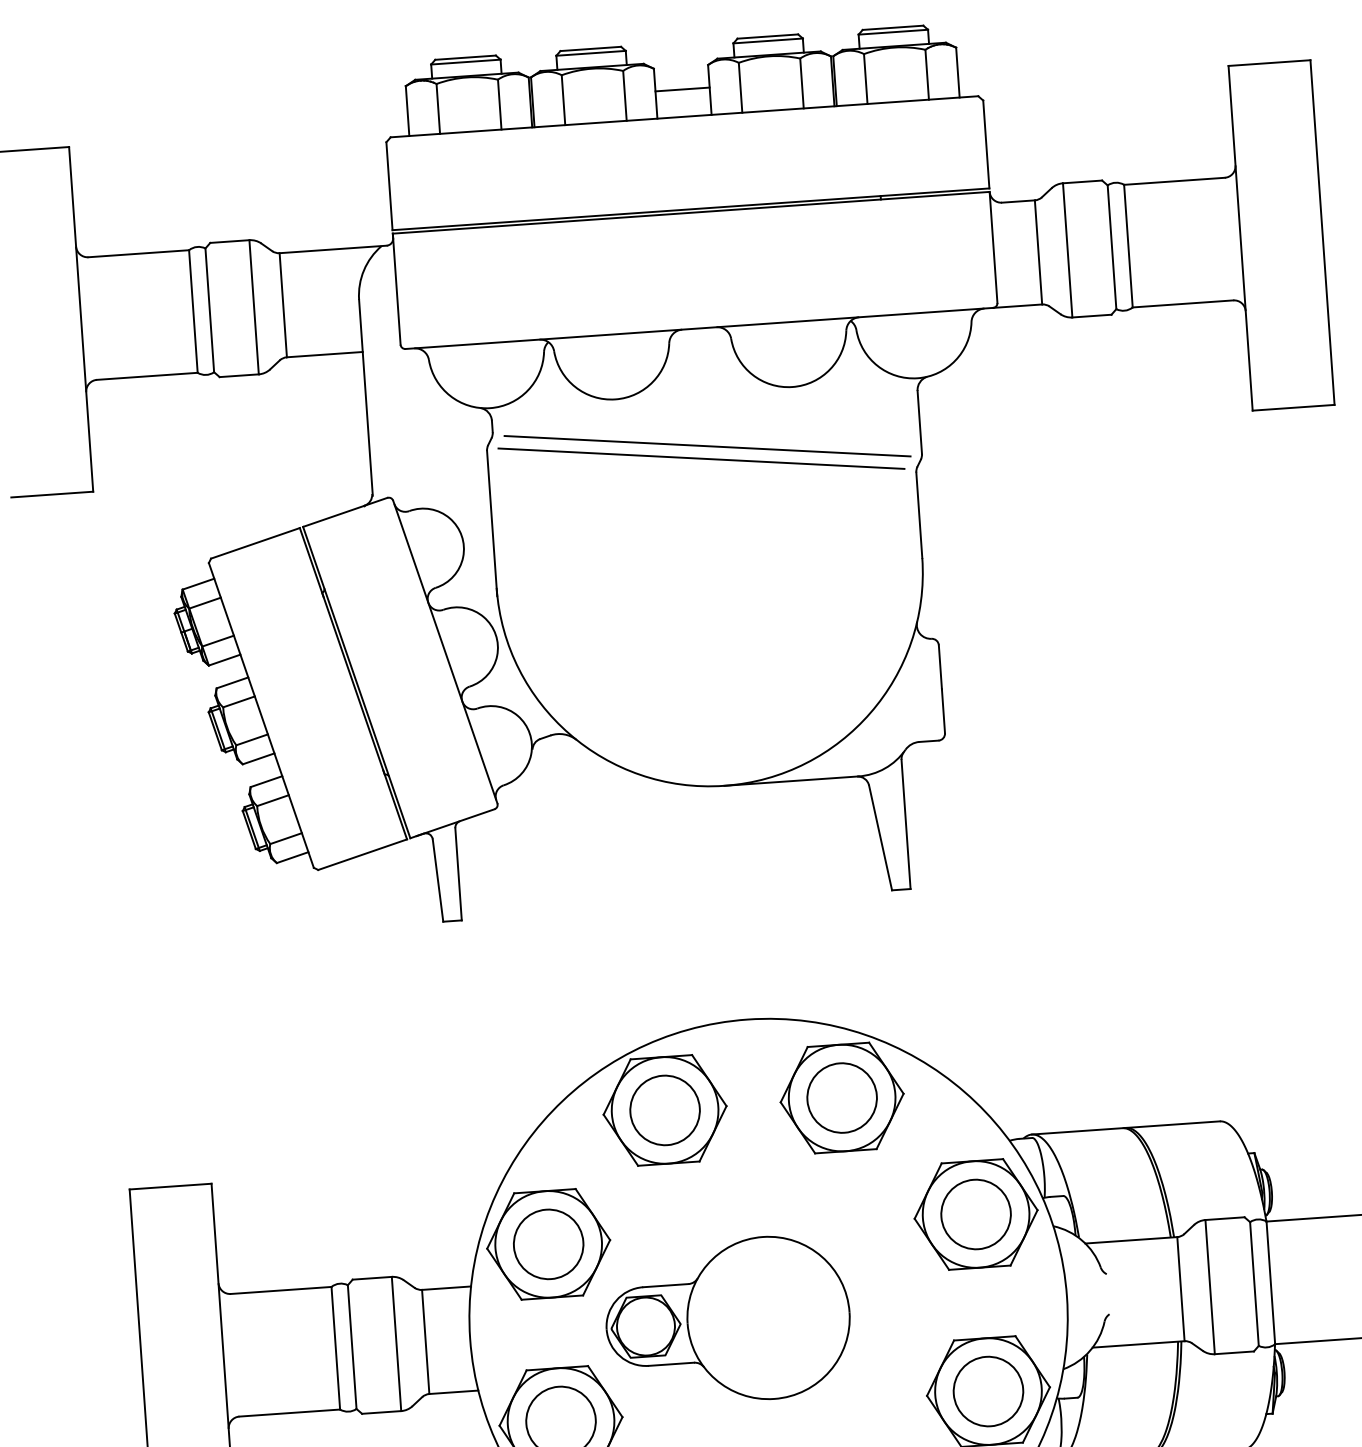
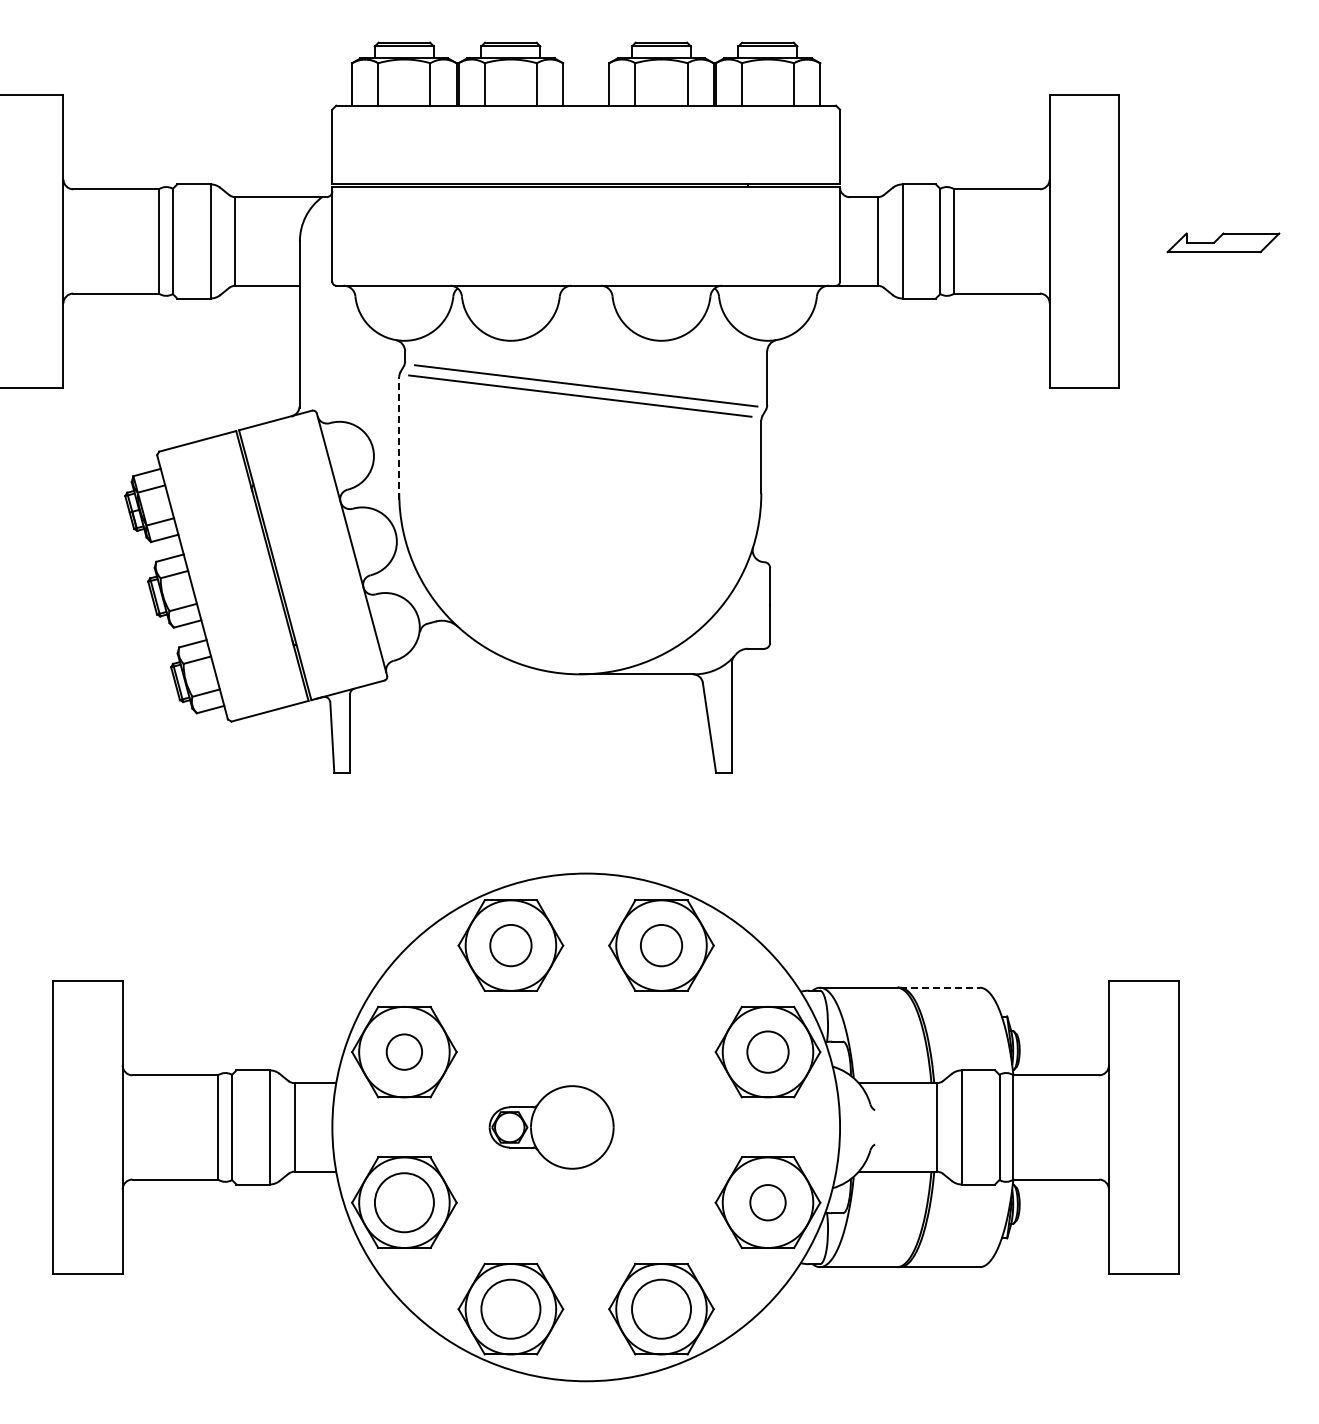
line: (683, 89) -> (586, 82), removed
line: (492, 523) -> (399, 438), solid -> dashed
circle: (842, 1097) -> (661, 945), size x0.7
circle: (664, 1110) -> (510, 945), size x0.7
line: (1172, 1124) -> (939, 987), solid -> dashed
circle: (975, 1213) -> (767, 1051), size x0.7
circle: (547, 1243) -> (403, 1051), size x0.6
part: (727, 1320) -> (551, 1127), size x0.6
circle: (987, 1391) -> (767, 1202), size x0.6

